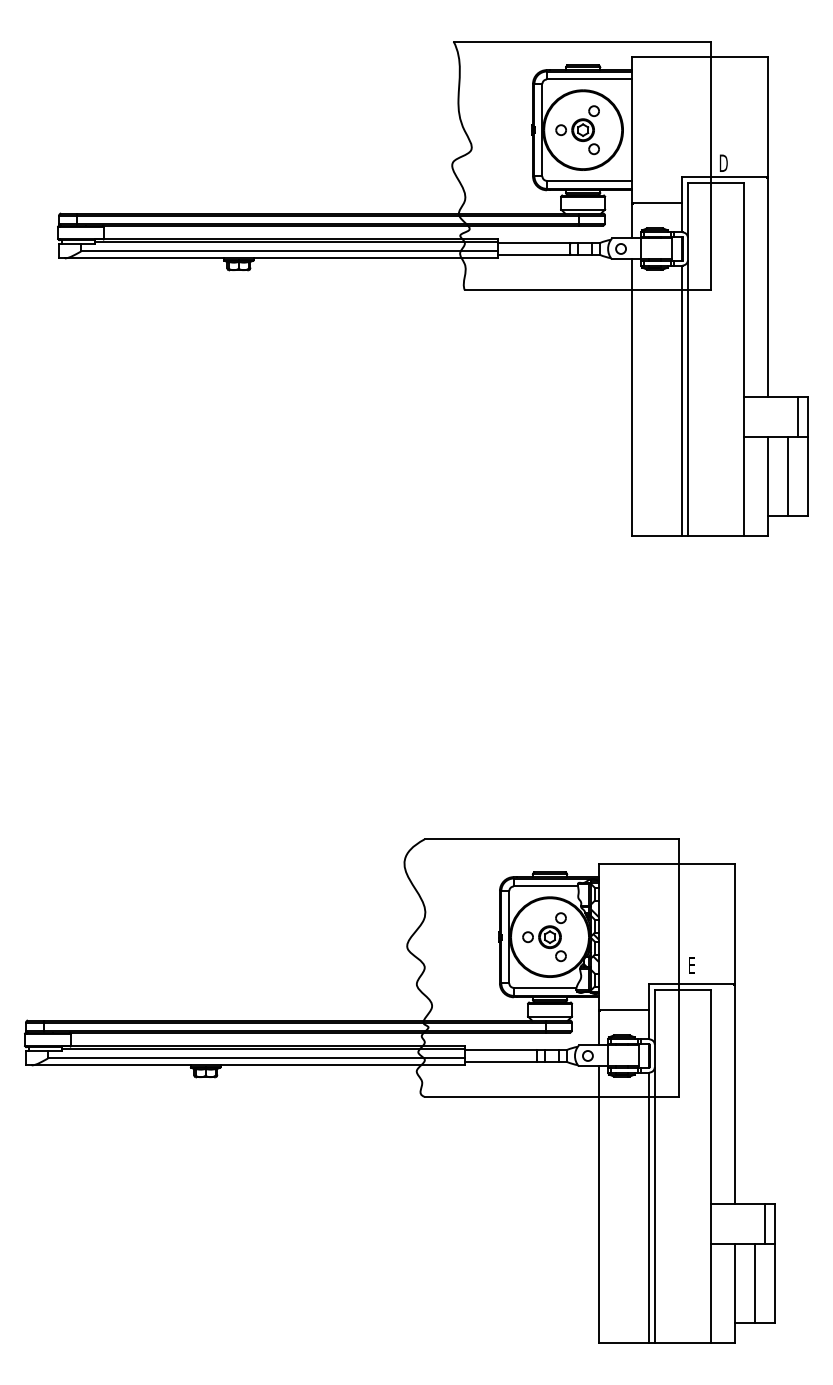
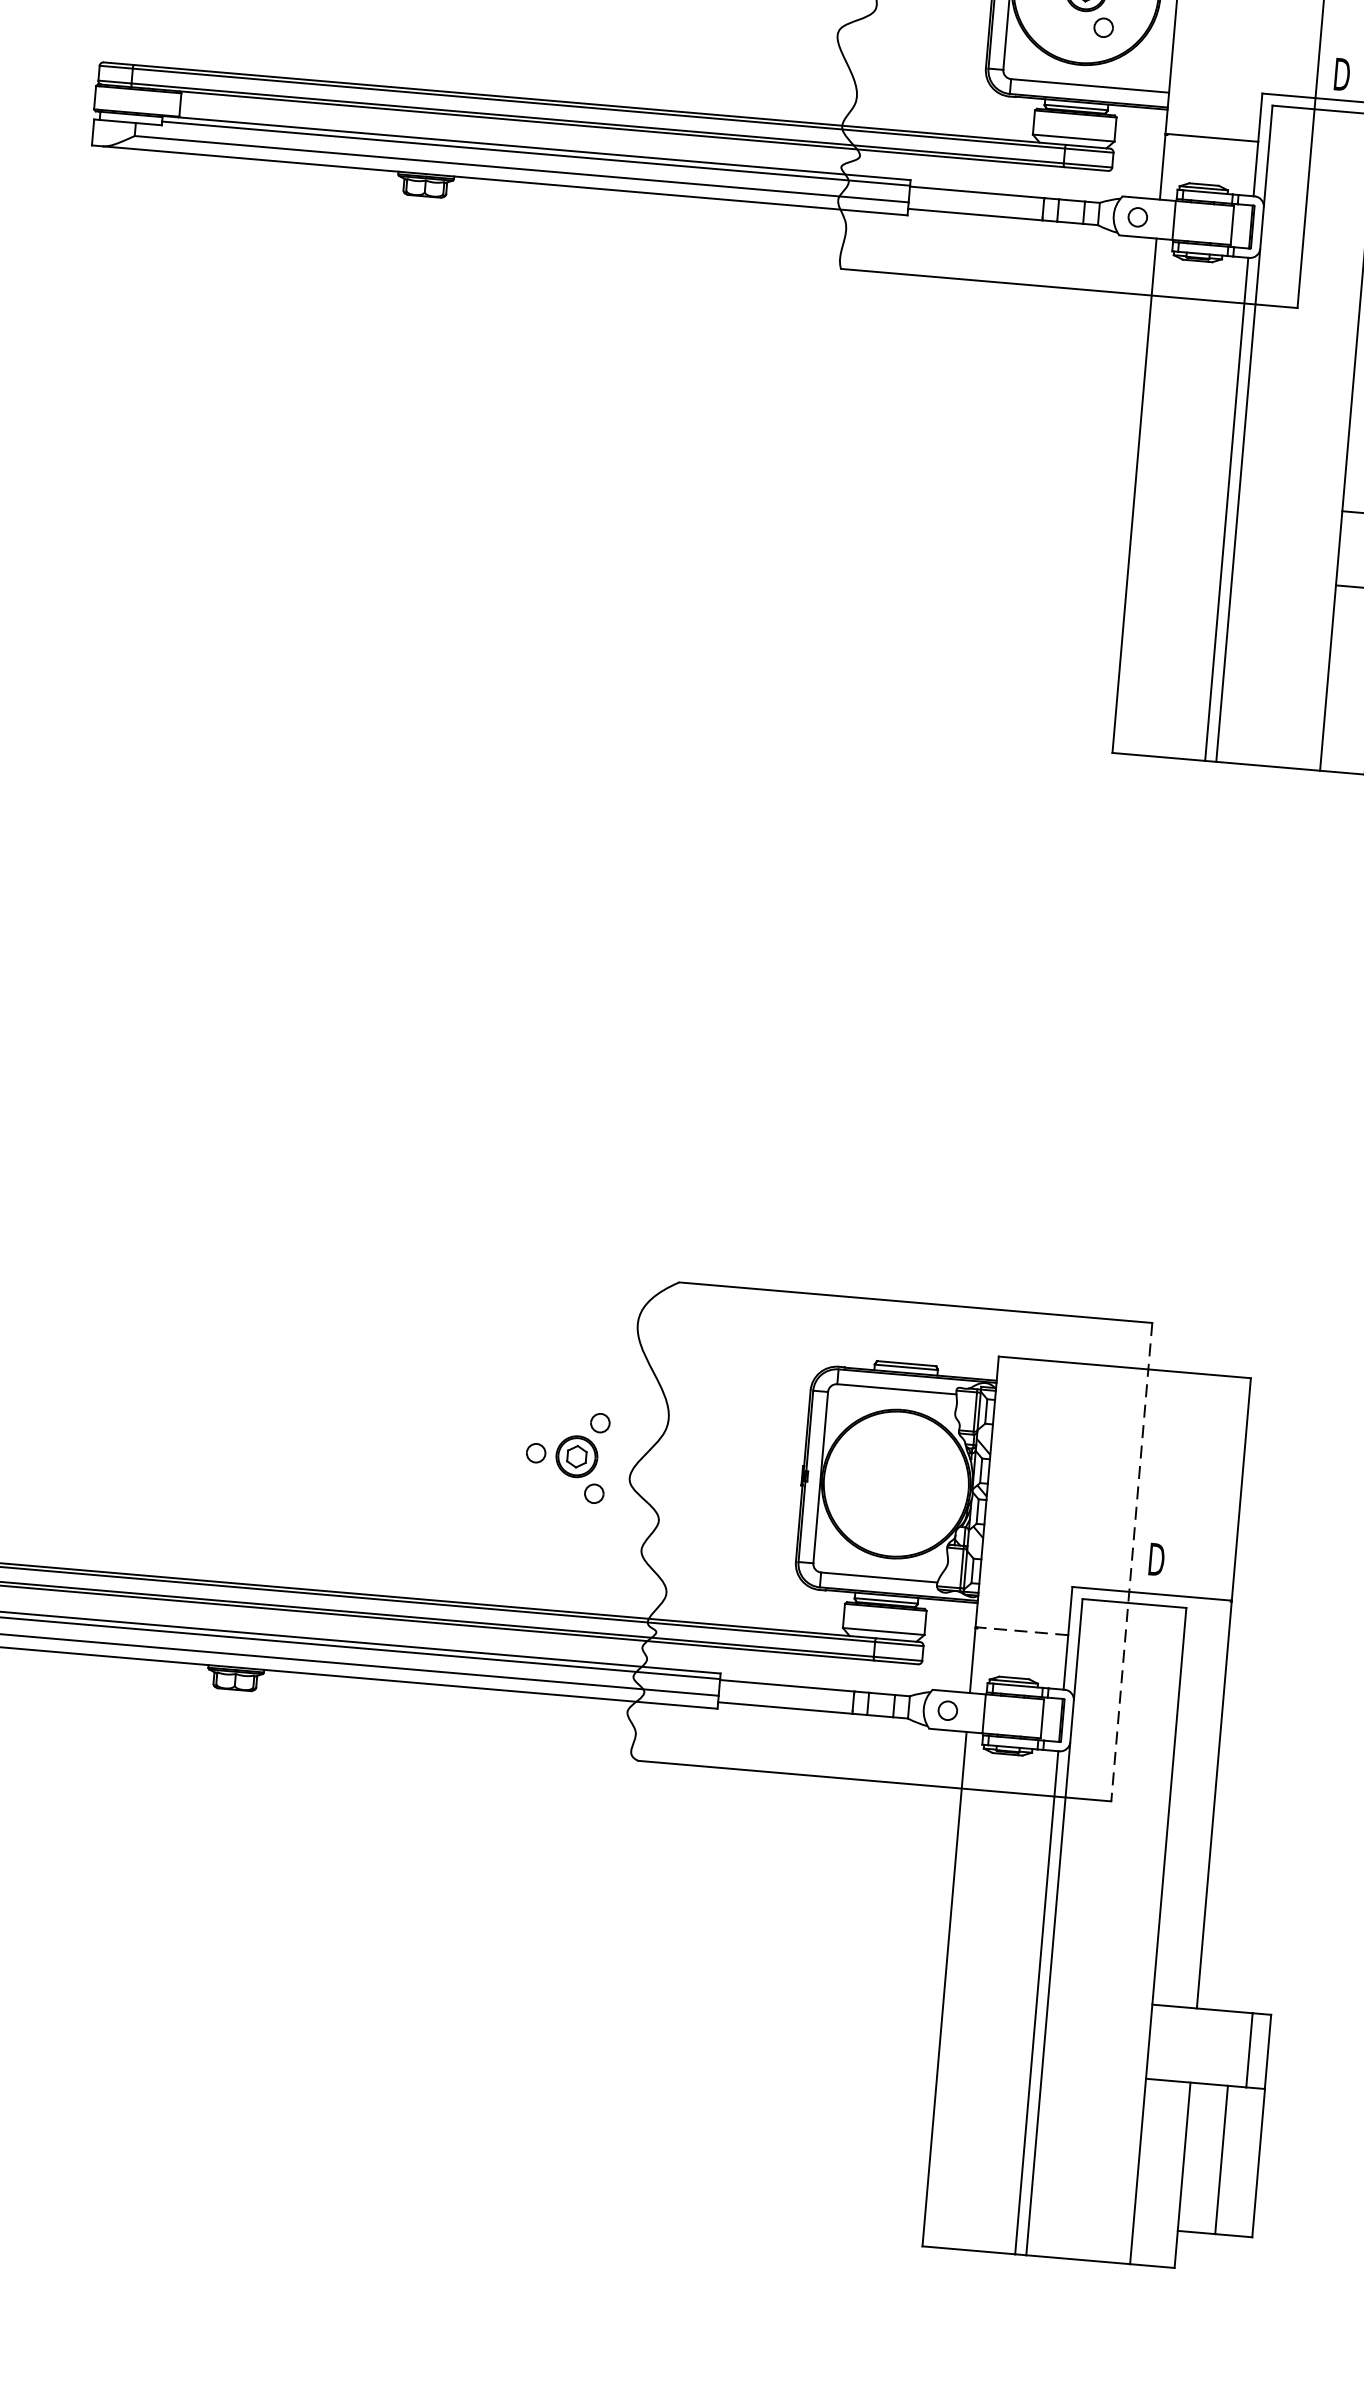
part: (544, 937) -> (566, 1456), moved
text: (692, 965) -> (1156, 1559), E -> D
line: (679, 968) -> (1131, 1562), solid -> dashed
line: (623, 1010) -> (1021, 1631), solid -> dashed

